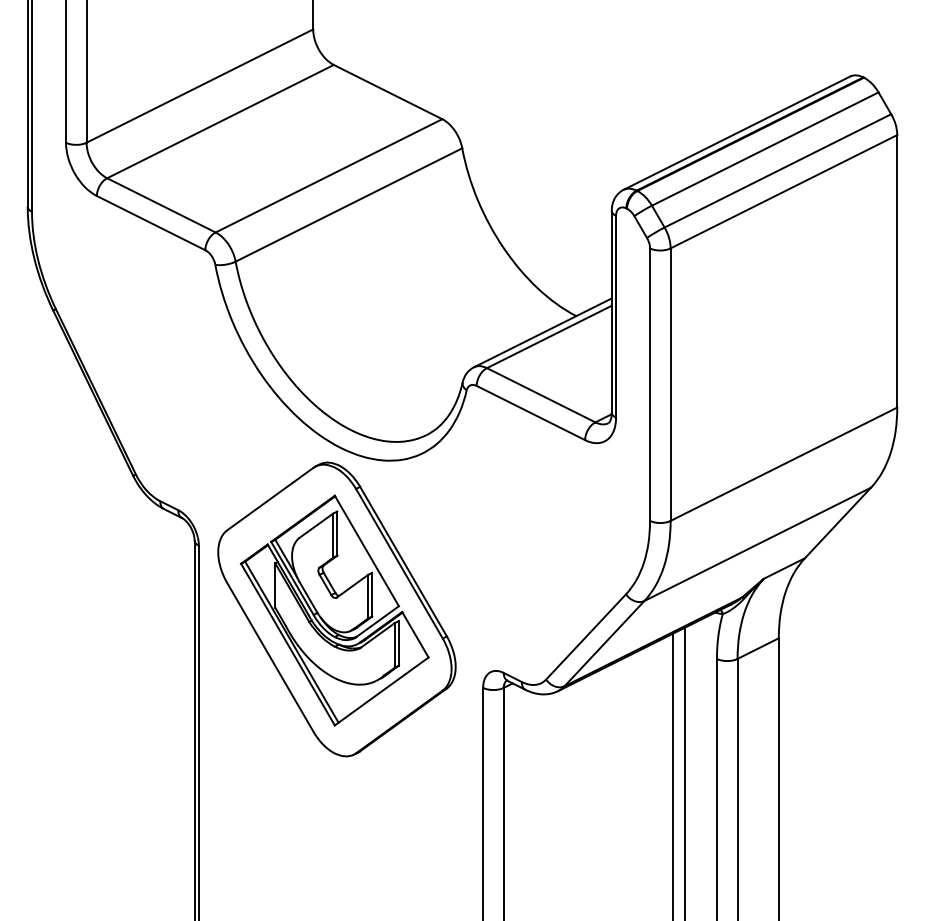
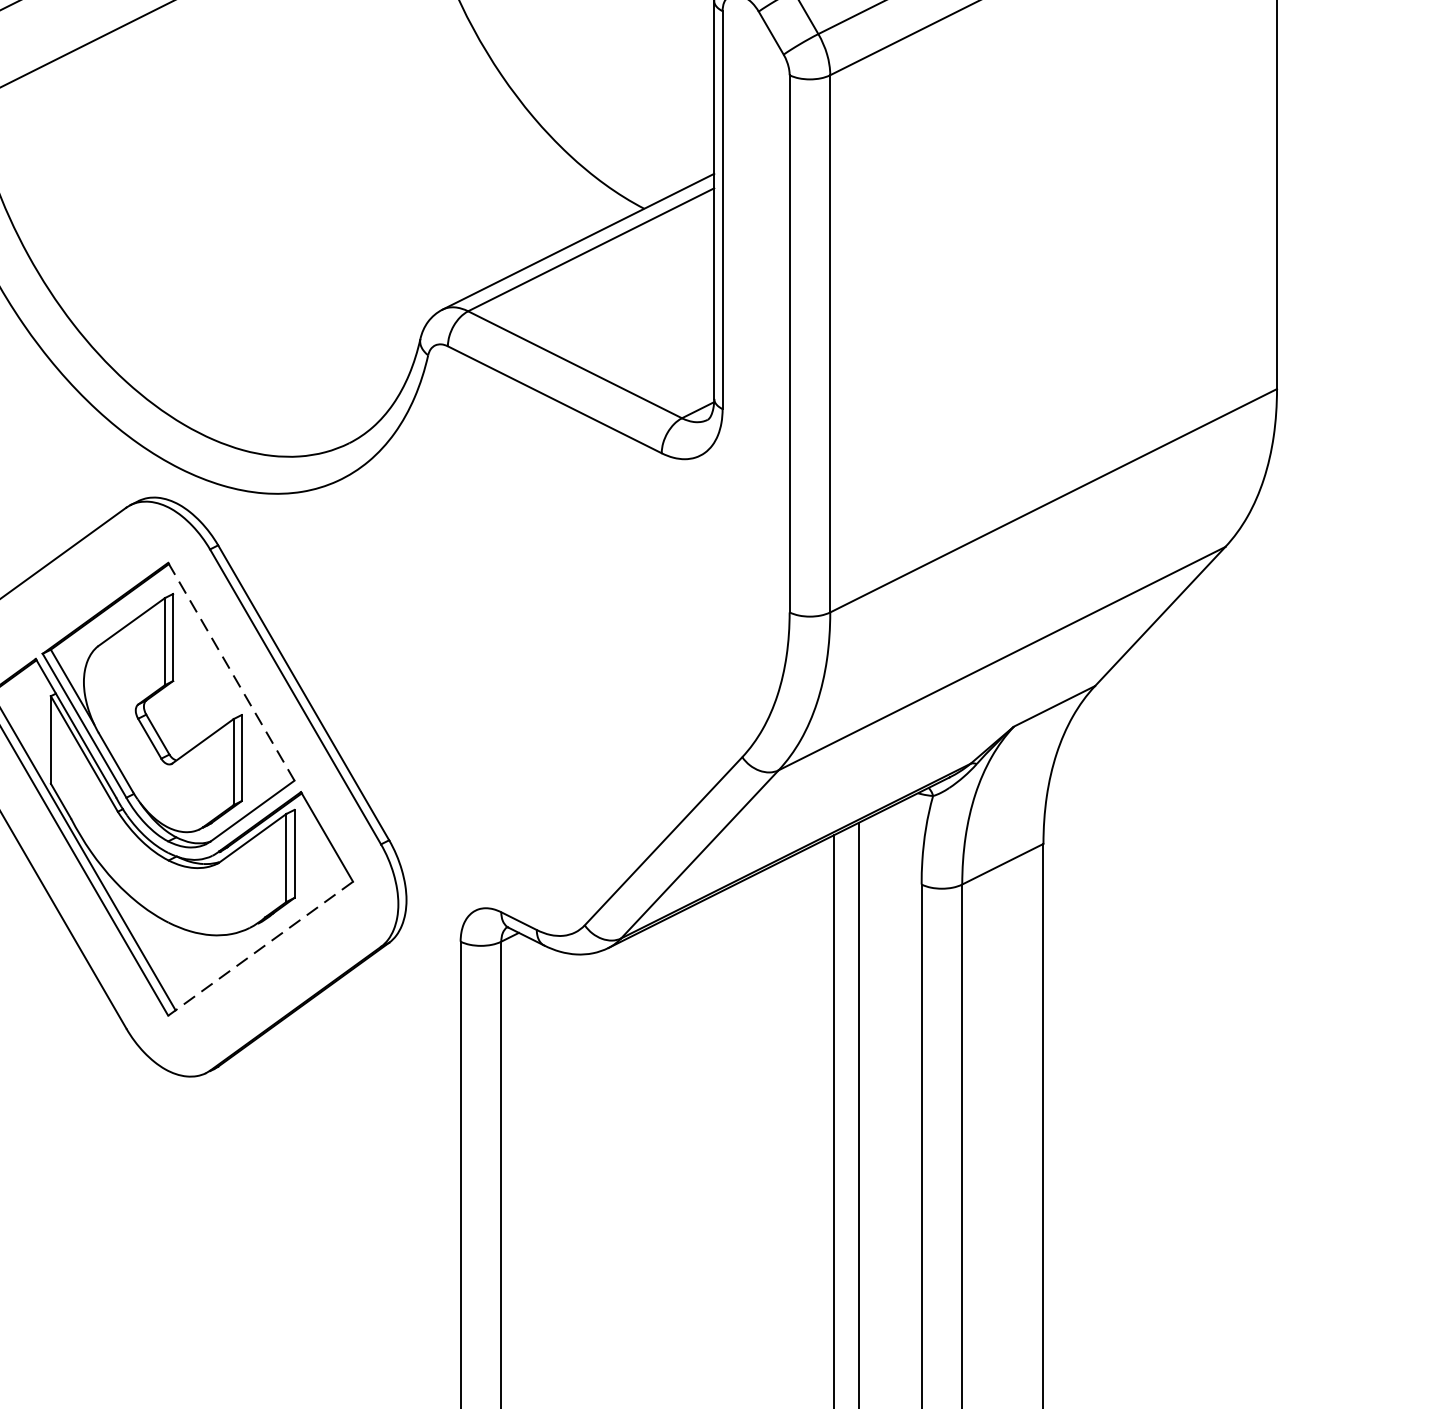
line: (366, 550) -> (230, 670), solid -> dashed
line: (381, 691) -> (260, 948), solid -> dashed

